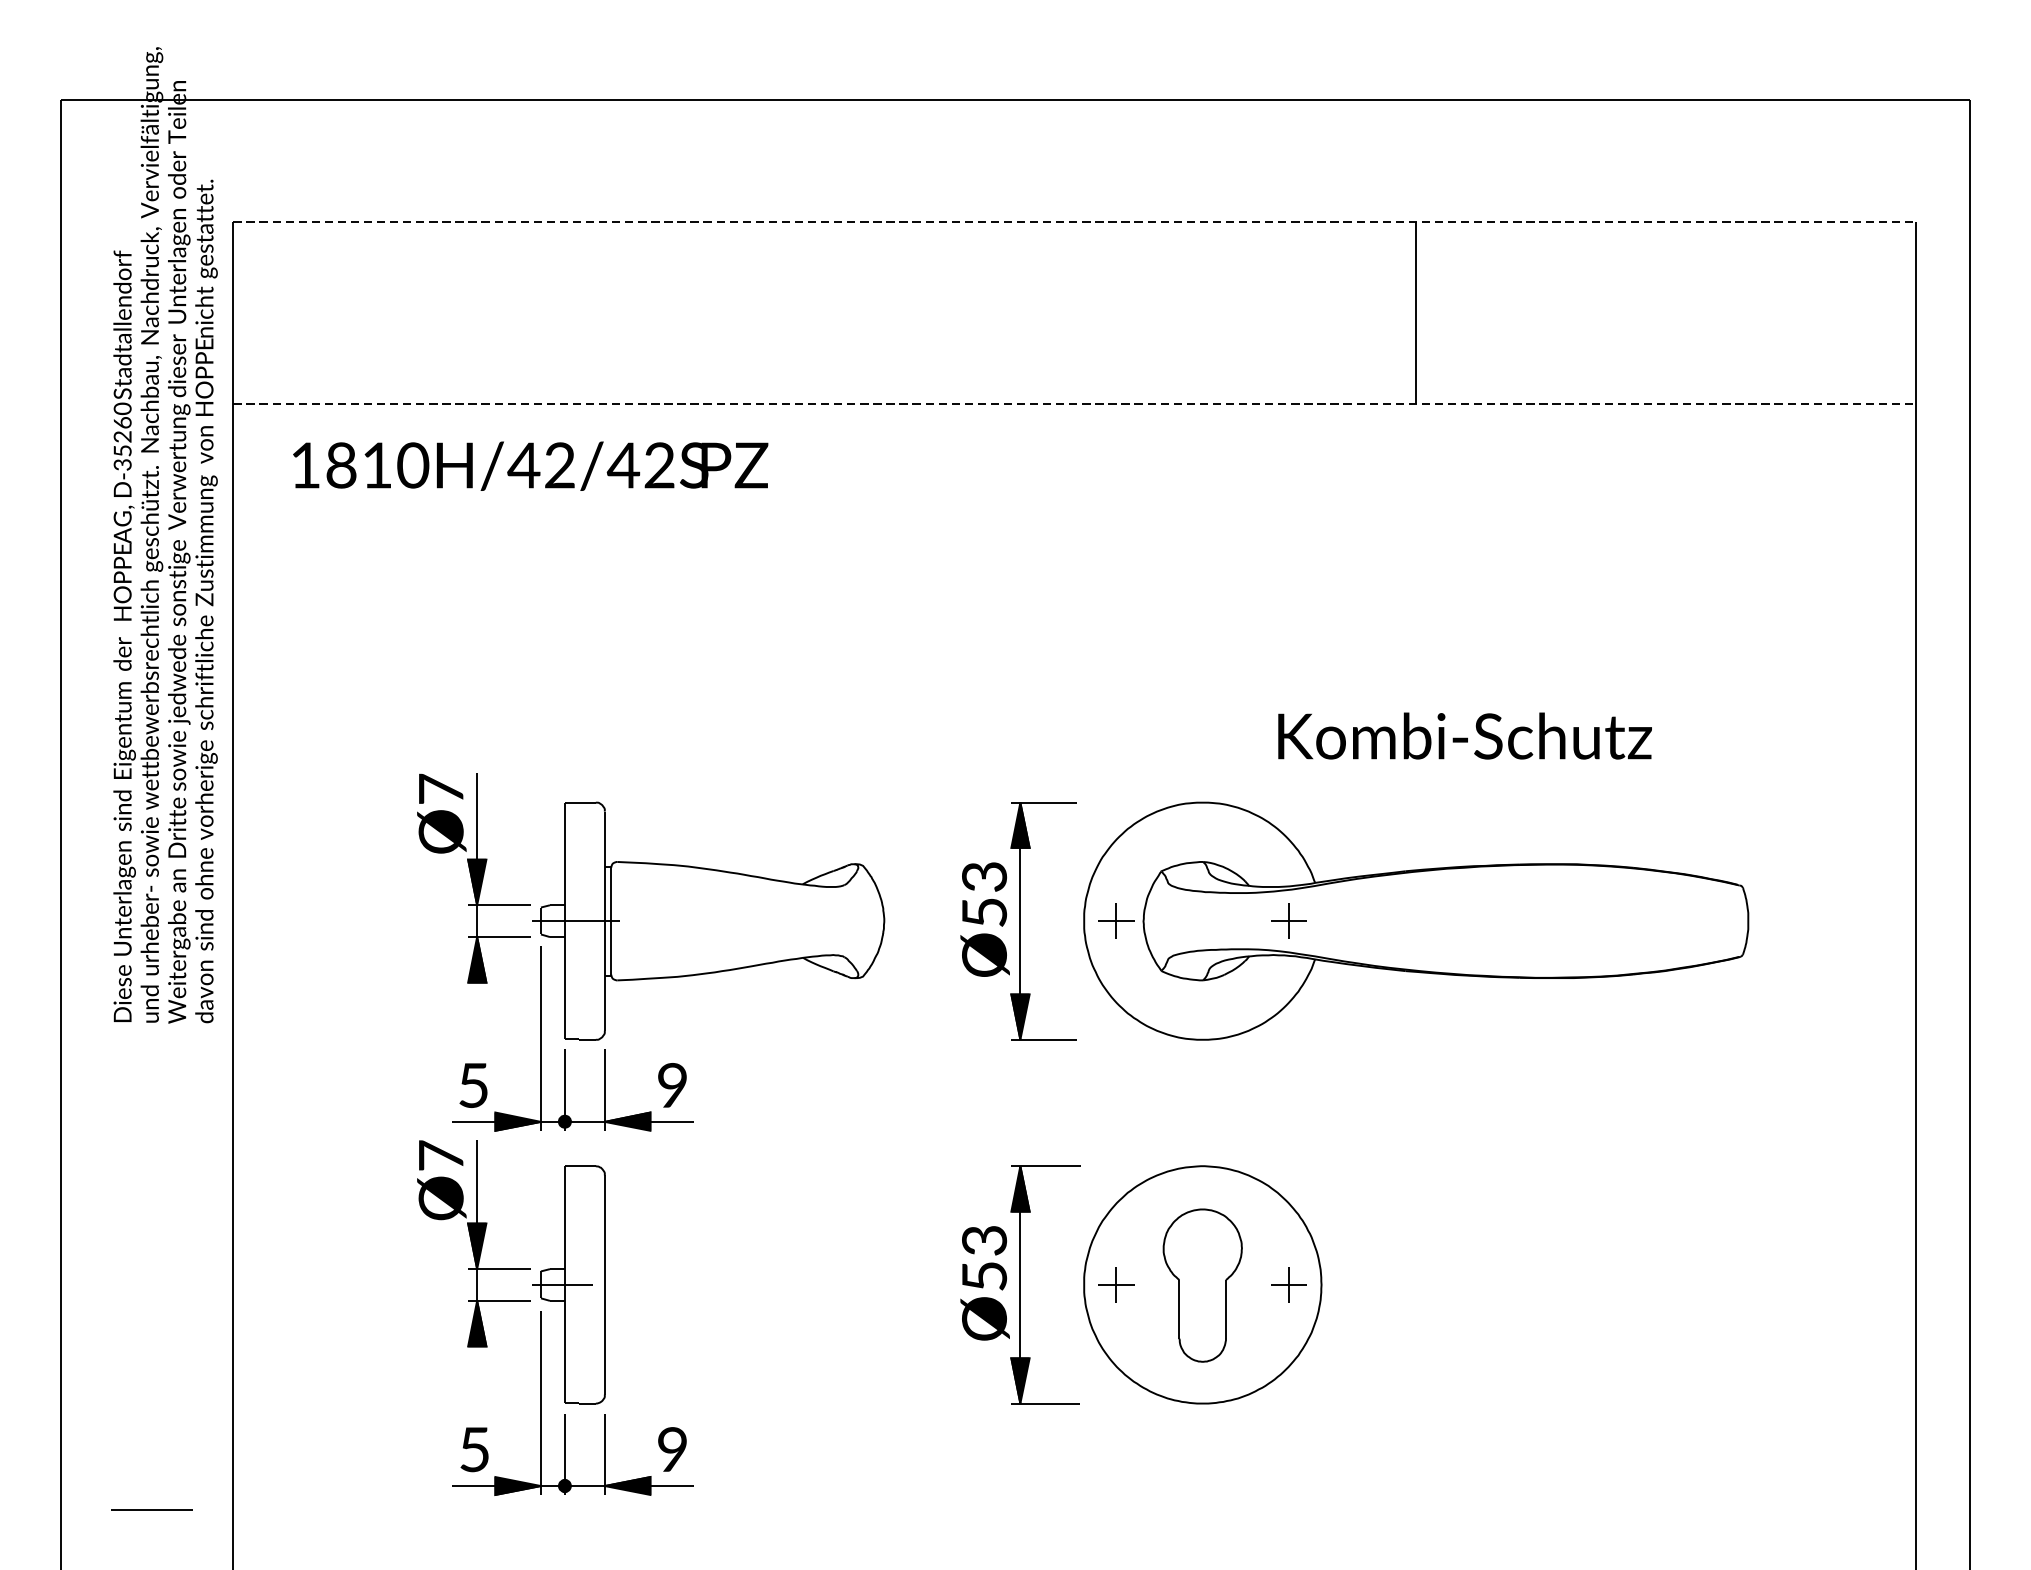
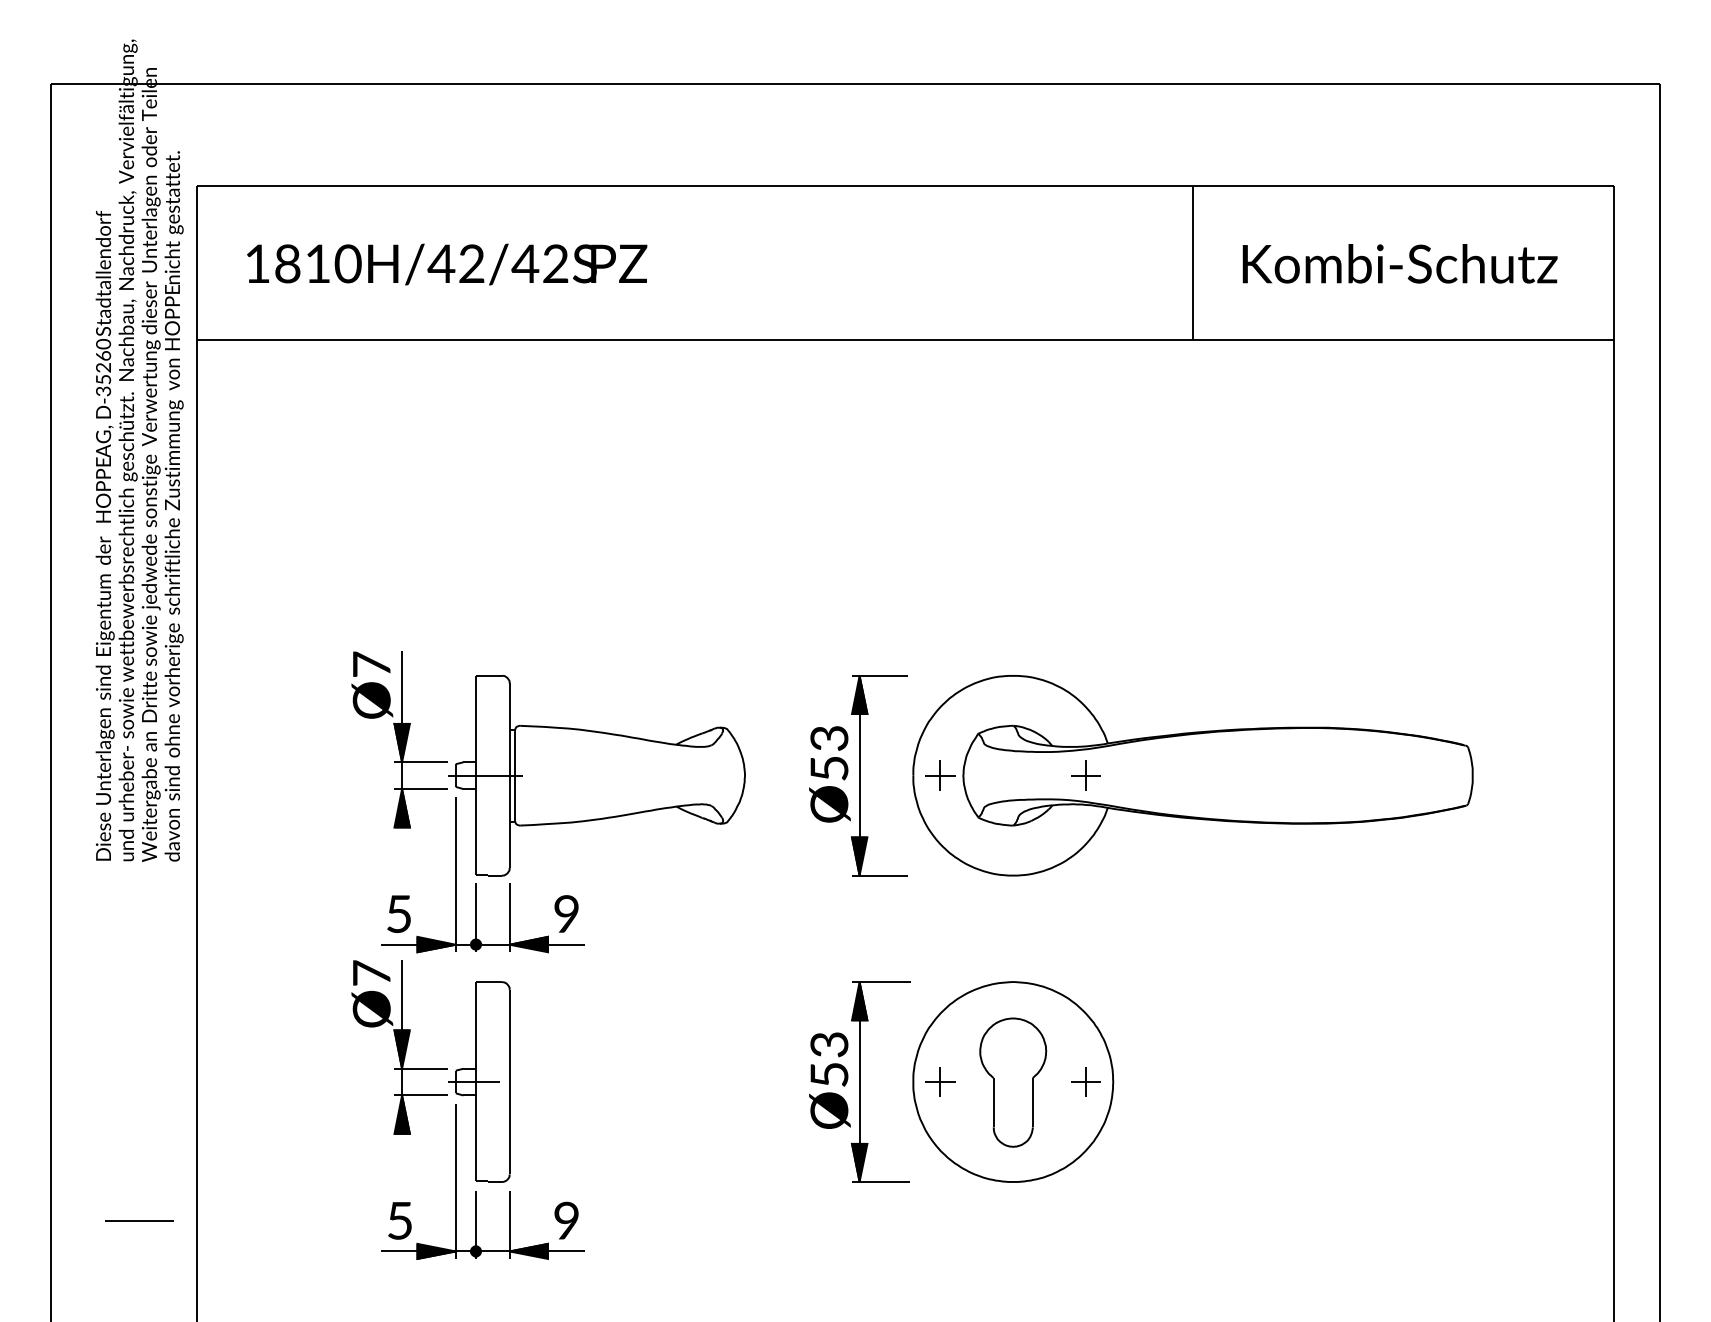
line: (1074, 221) -> (905, 186), dashed -> solid
line: (1074, 403) -> (905, 339), dashed -> solid
text: (531, 466) -> (447, 264), moved
text: (1464, 735) -> (1399, 263), moved
line: (152, 1508) -> (139, 1220), moved

